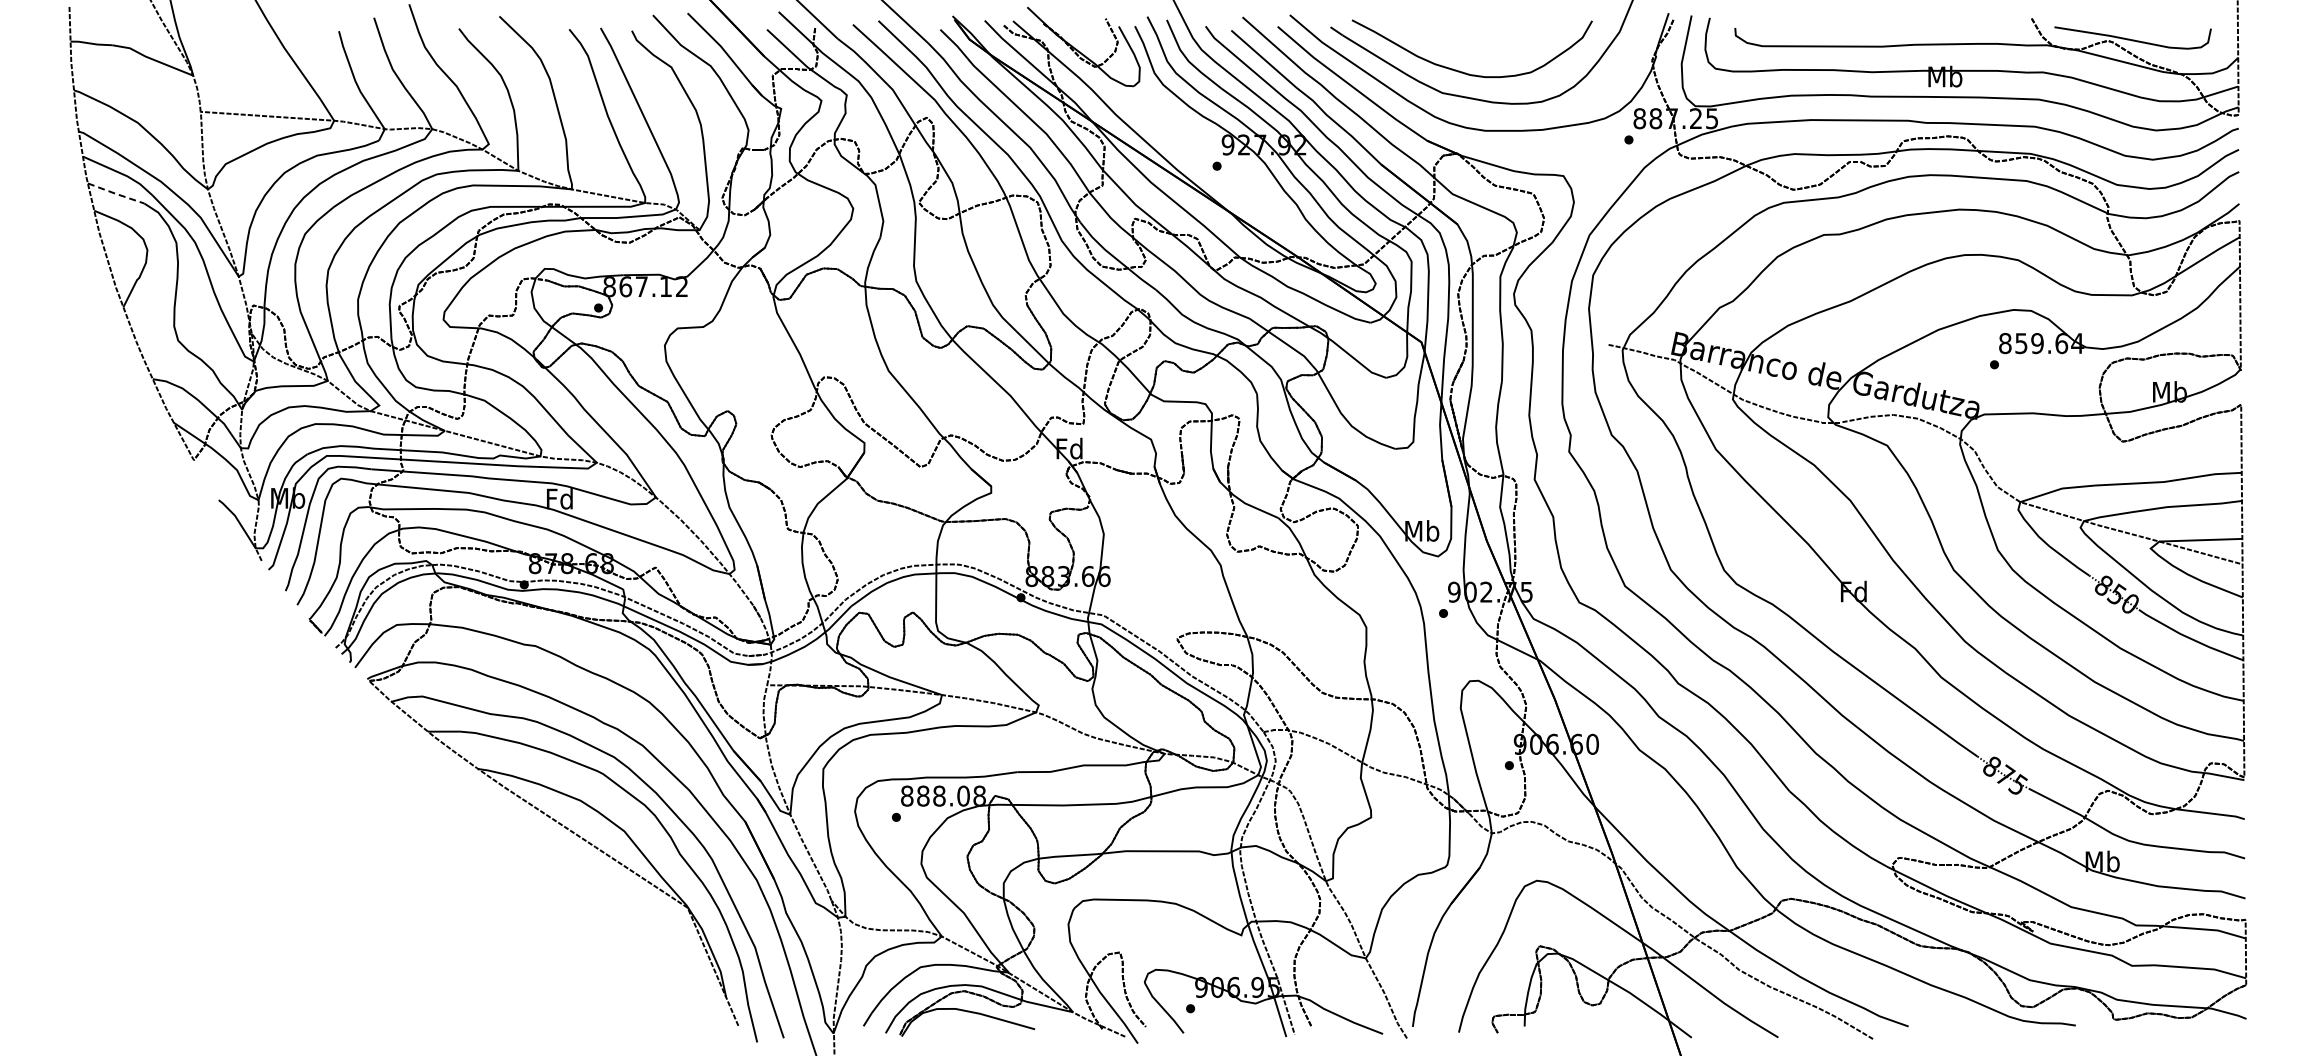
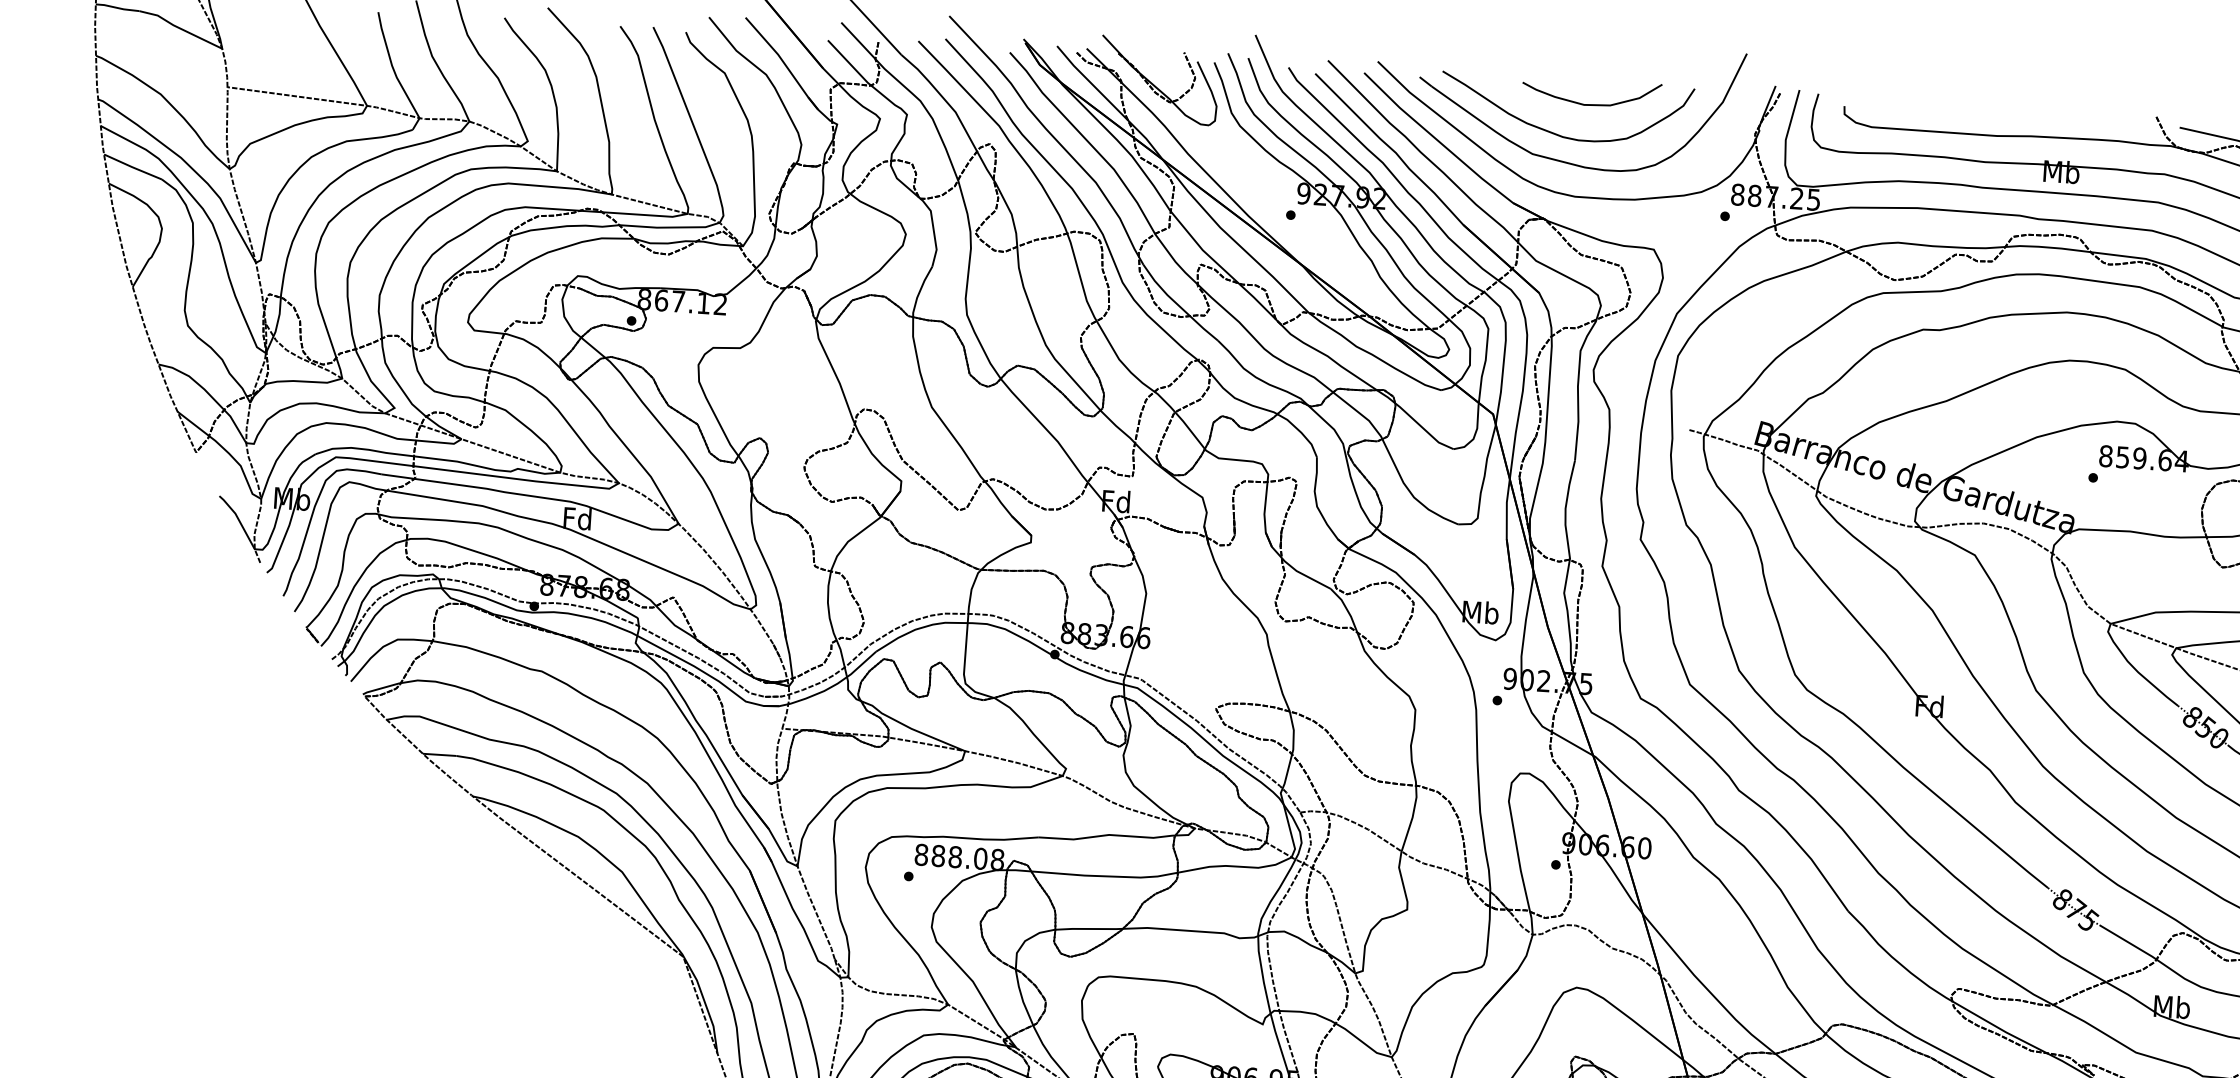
curve: (1496, 41) -> (1592, 103), added
line: (115, 193) -> (132, 166), dashed -> solid

